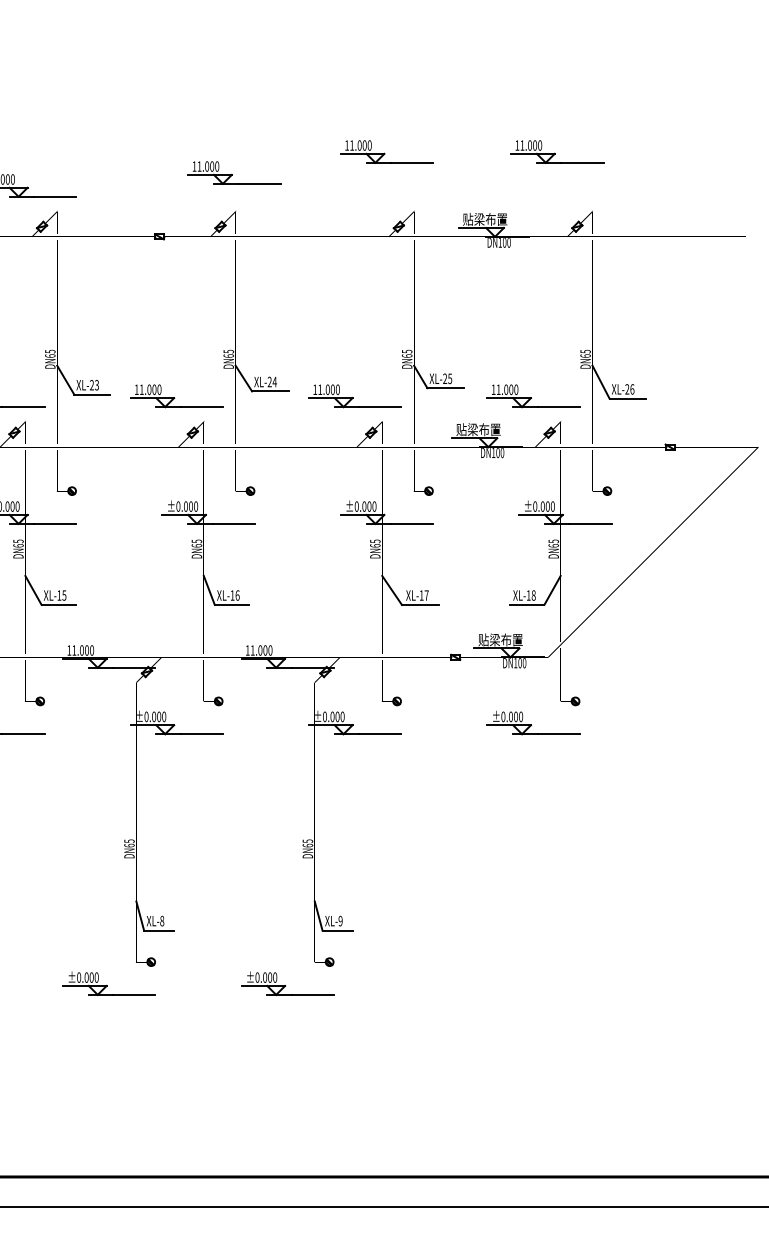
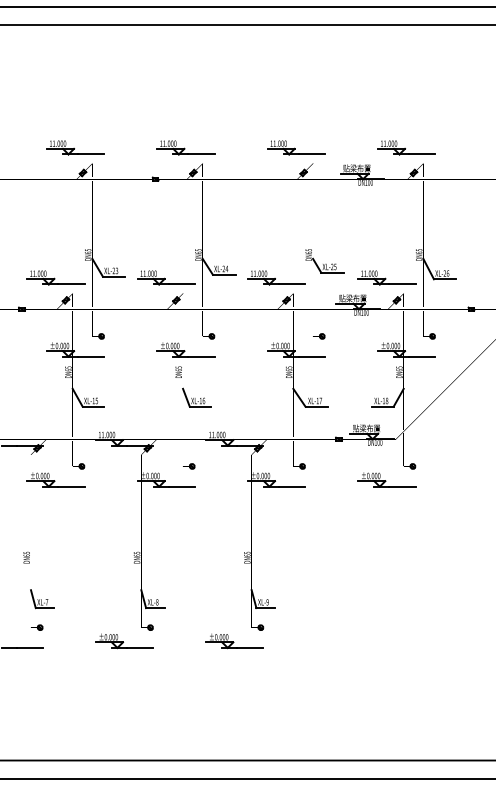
part: (387, 151) -> (296, 147), moved
part: (557, 151) -> (406, 147), moved
part: (233, 172) -> (185, 147), moved

